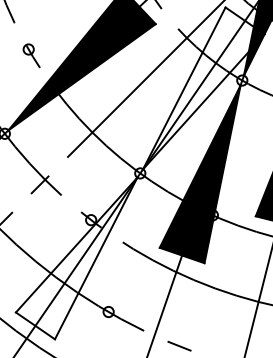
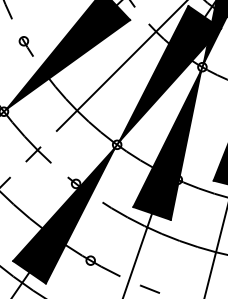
fill: (203, 88) -> (169, 73), added
fill: (76, 258) -> (63, 215), added

